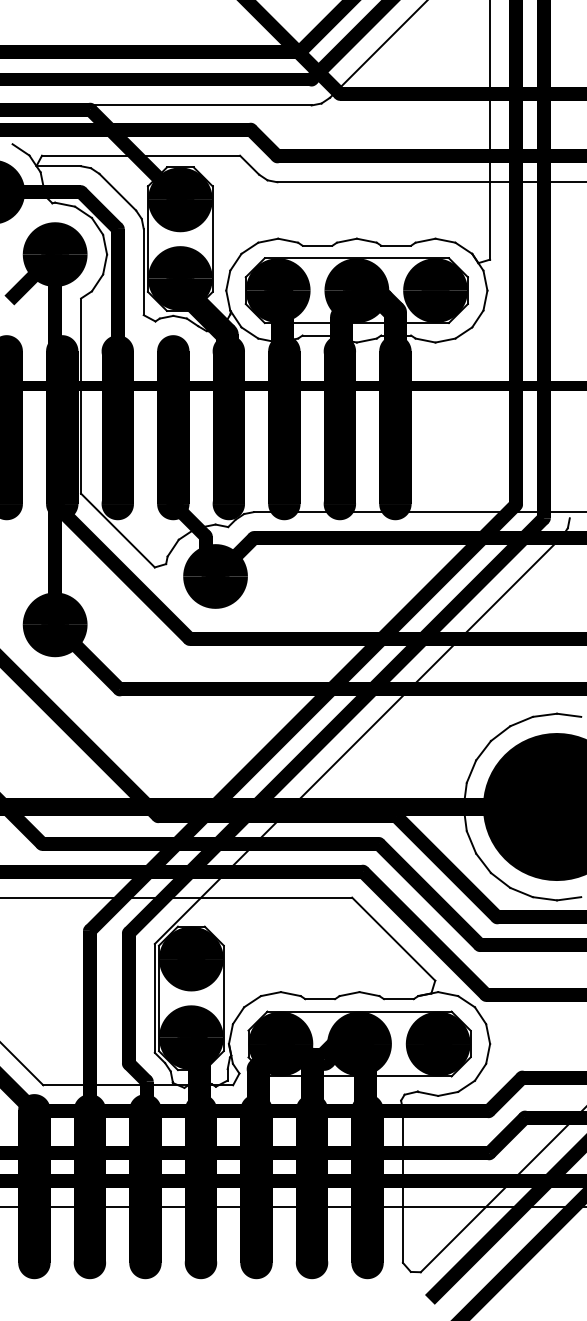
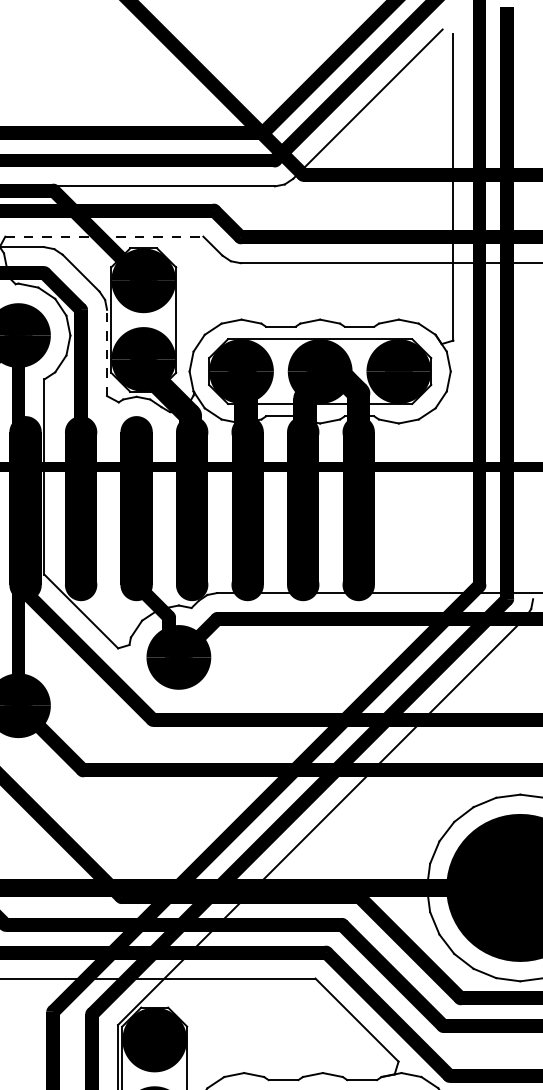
line: (141, 155) -> (104, 236), solid -> dashed
line: (143, 271) -> (106, 352), solid -> dashed

